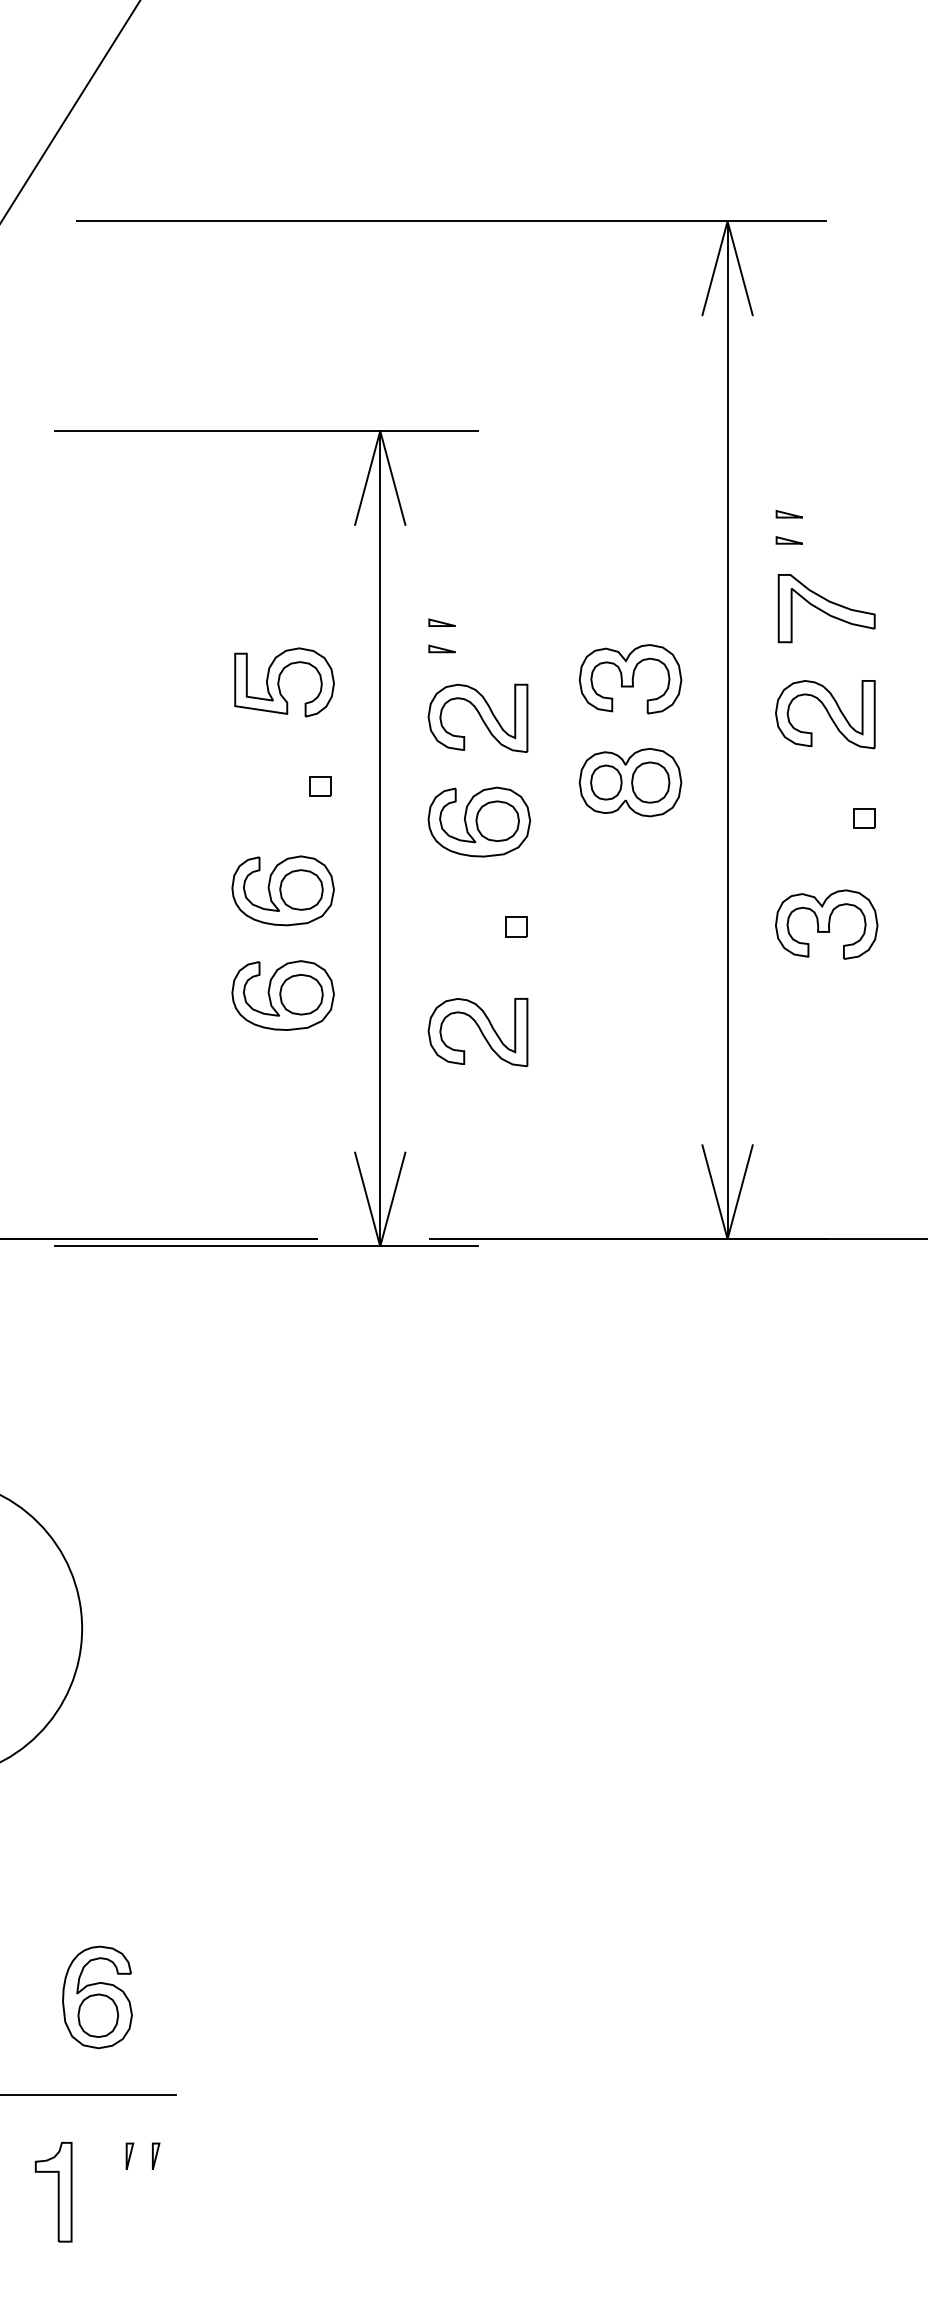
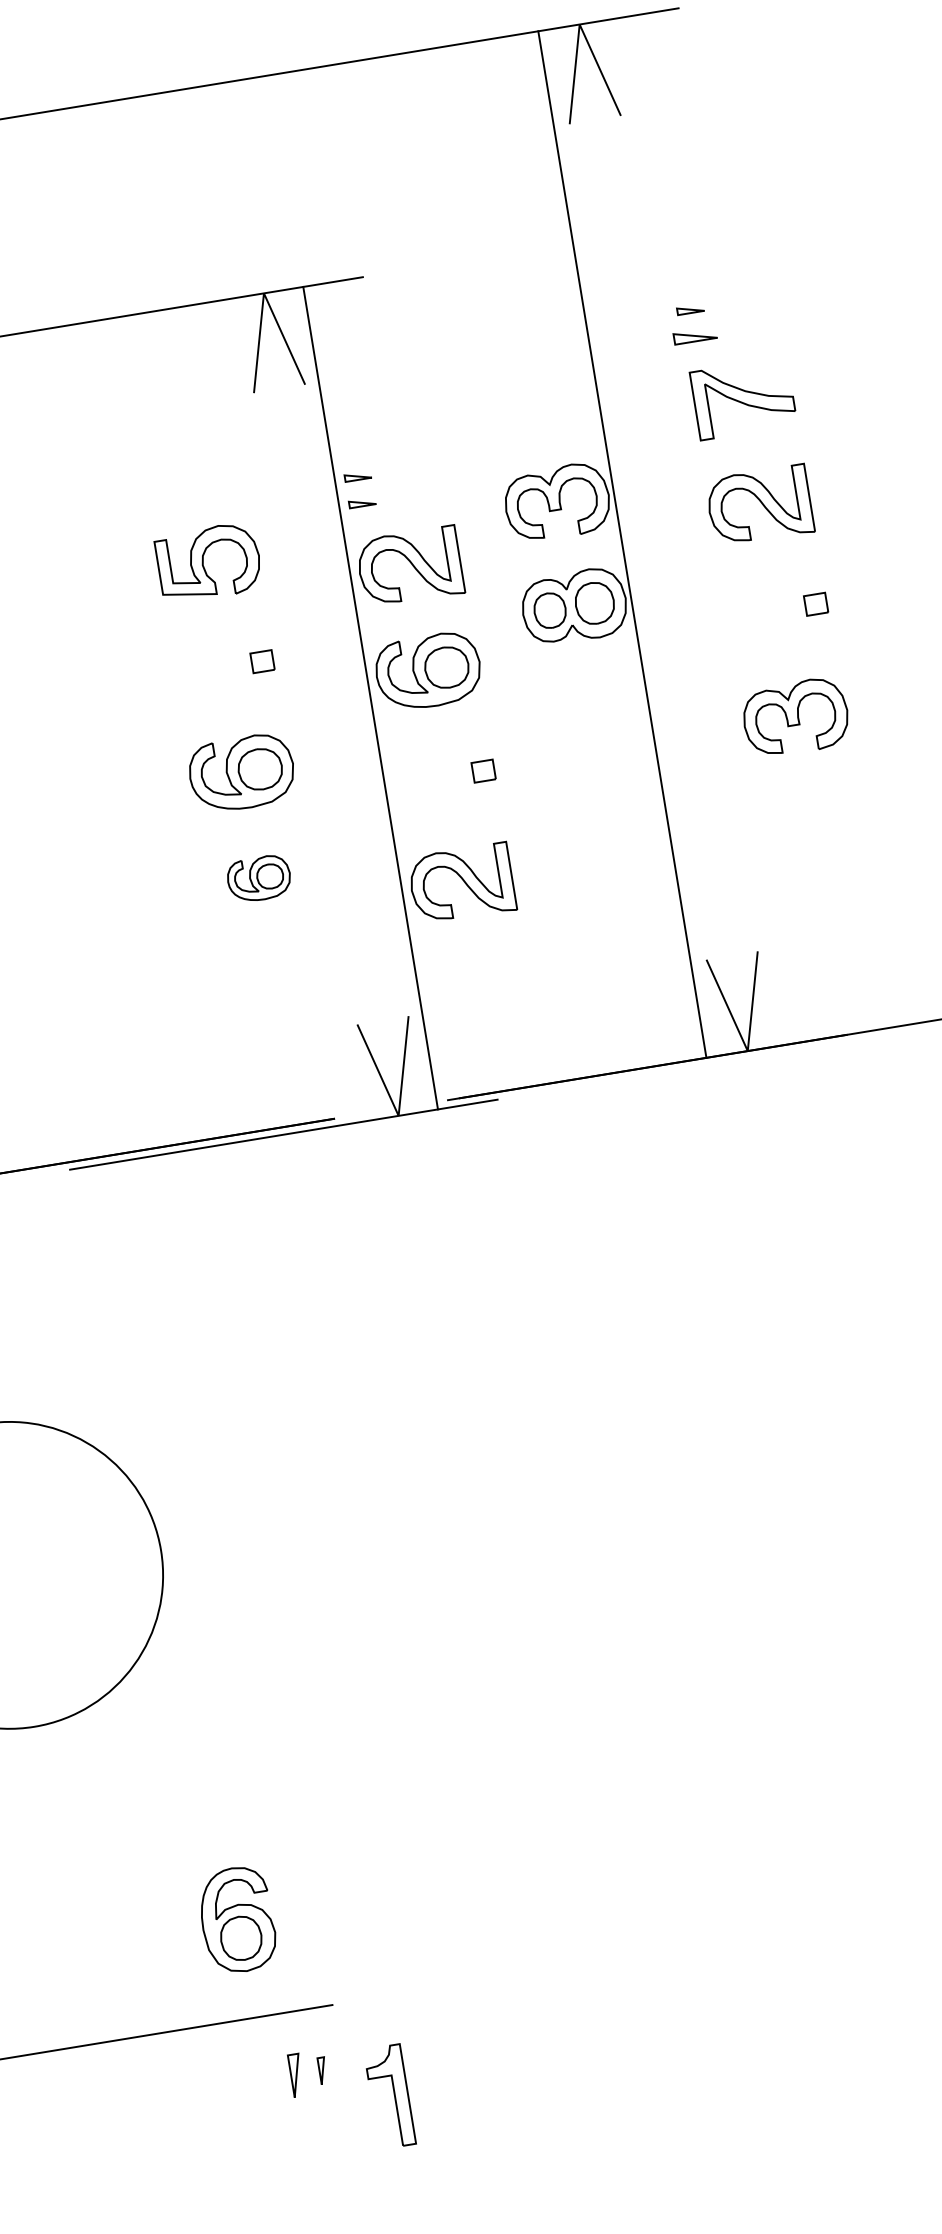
part: (788, 540) -> (693, 336), size x1.6
line: (727, 730) -> (622, 544), moved
line: (380, 838) -> (370, 697), moved
part: (282, 995) -> (258, 878), size x0.6
part: (129, 2155) -> (295, 2074), size x1.6
part: (53, 2192) -> (389, 2097), moved

